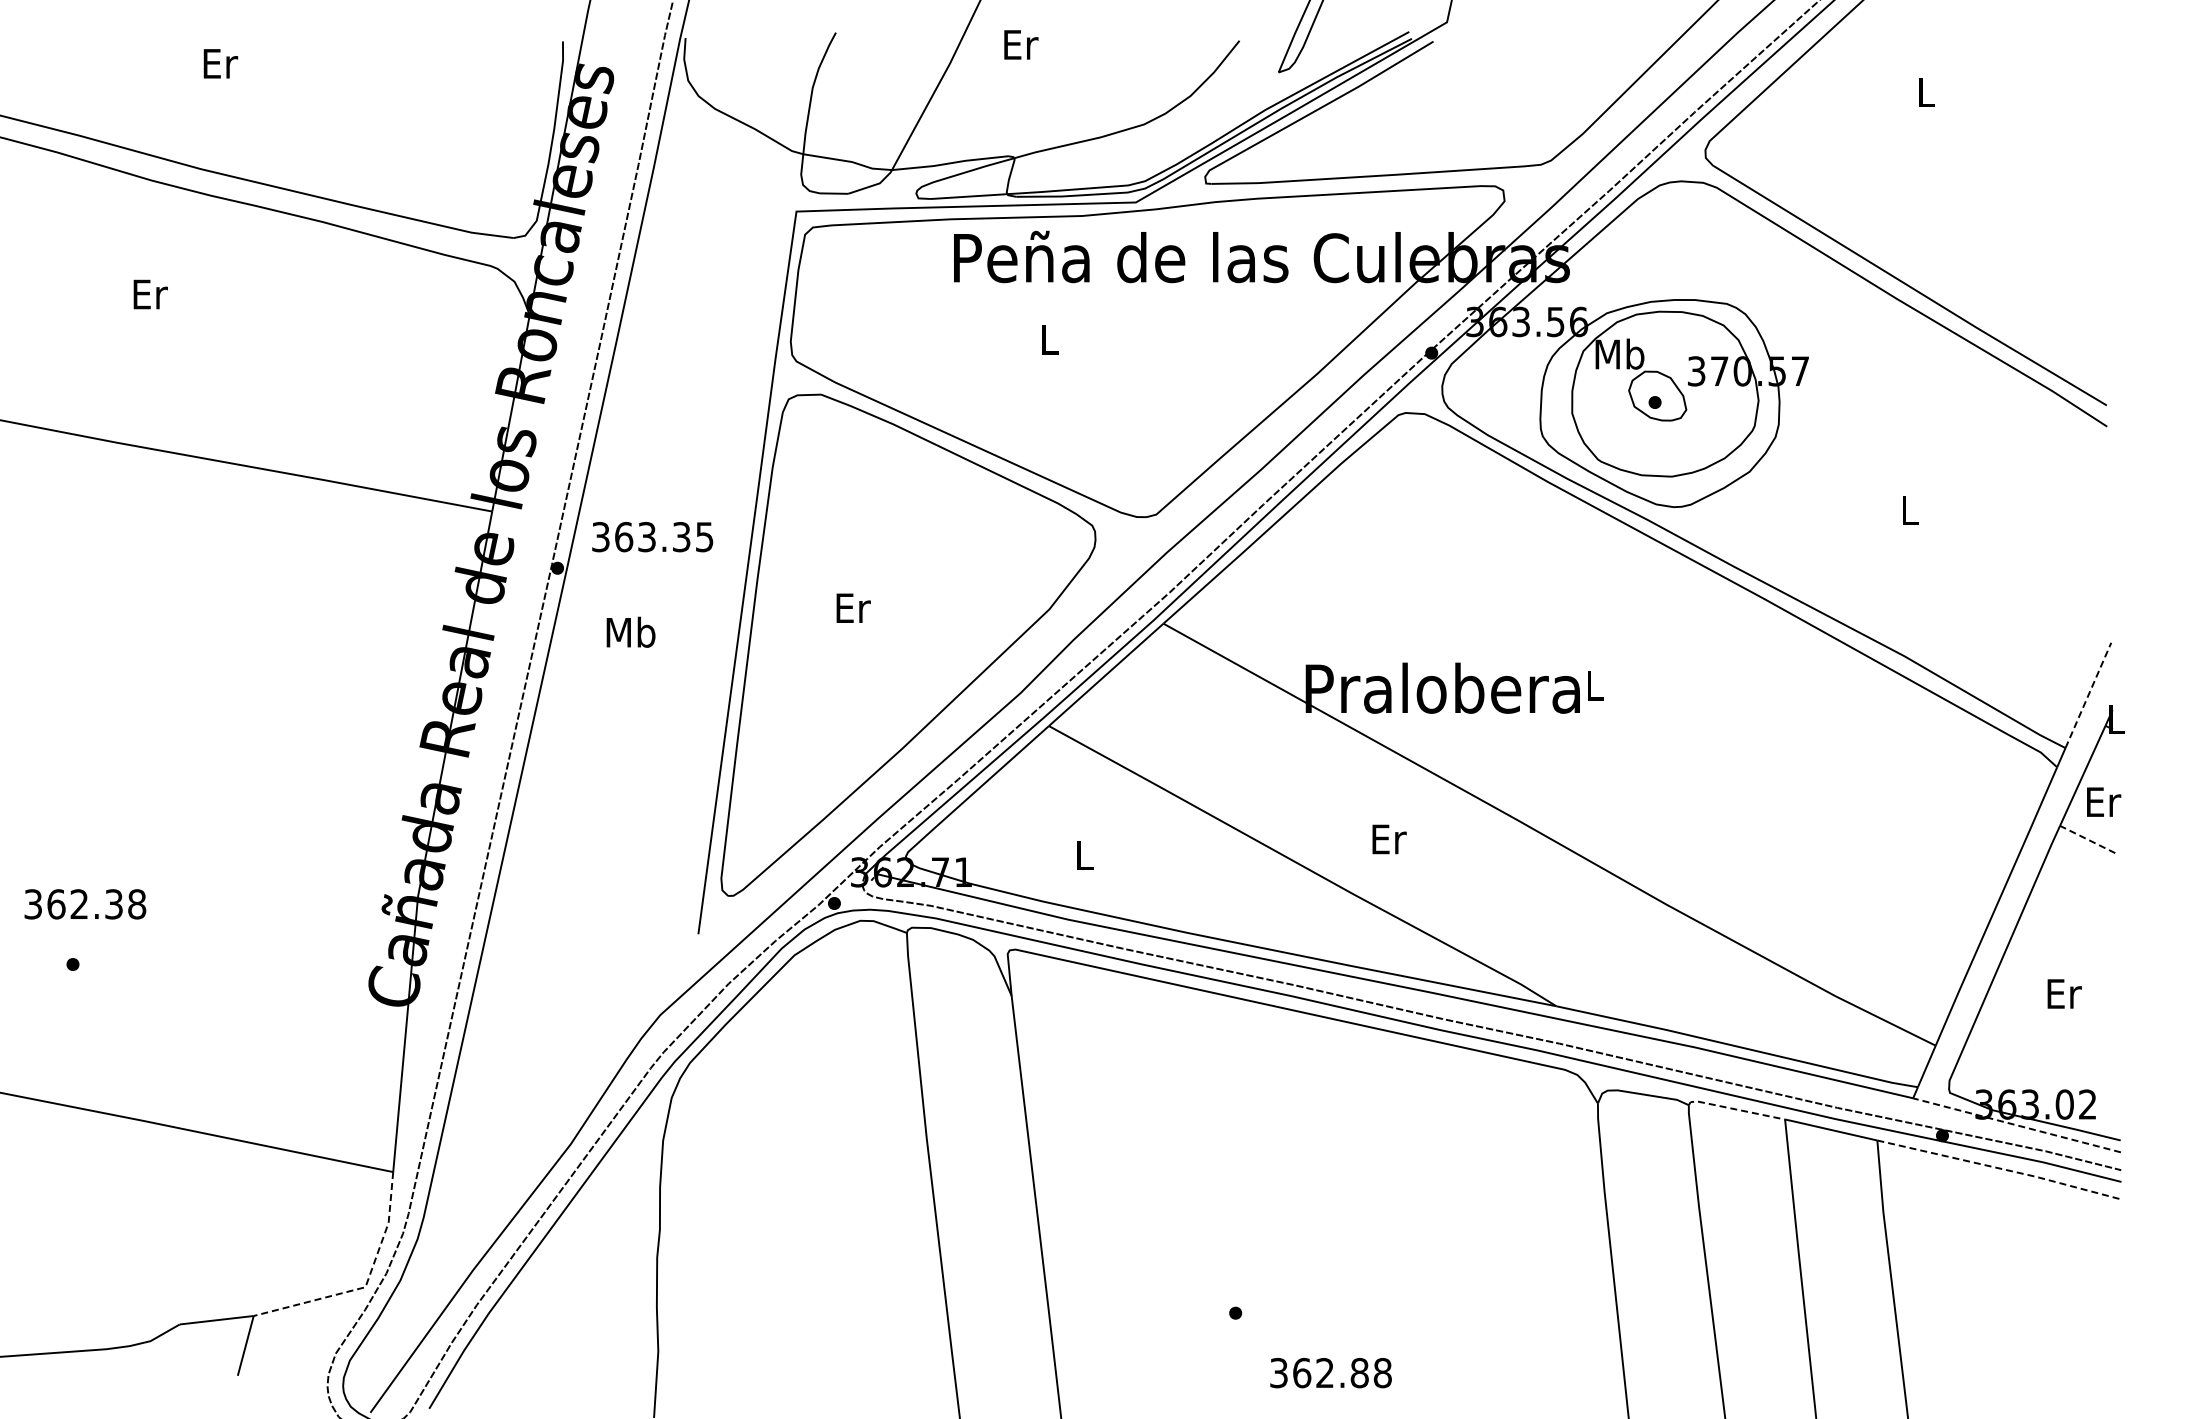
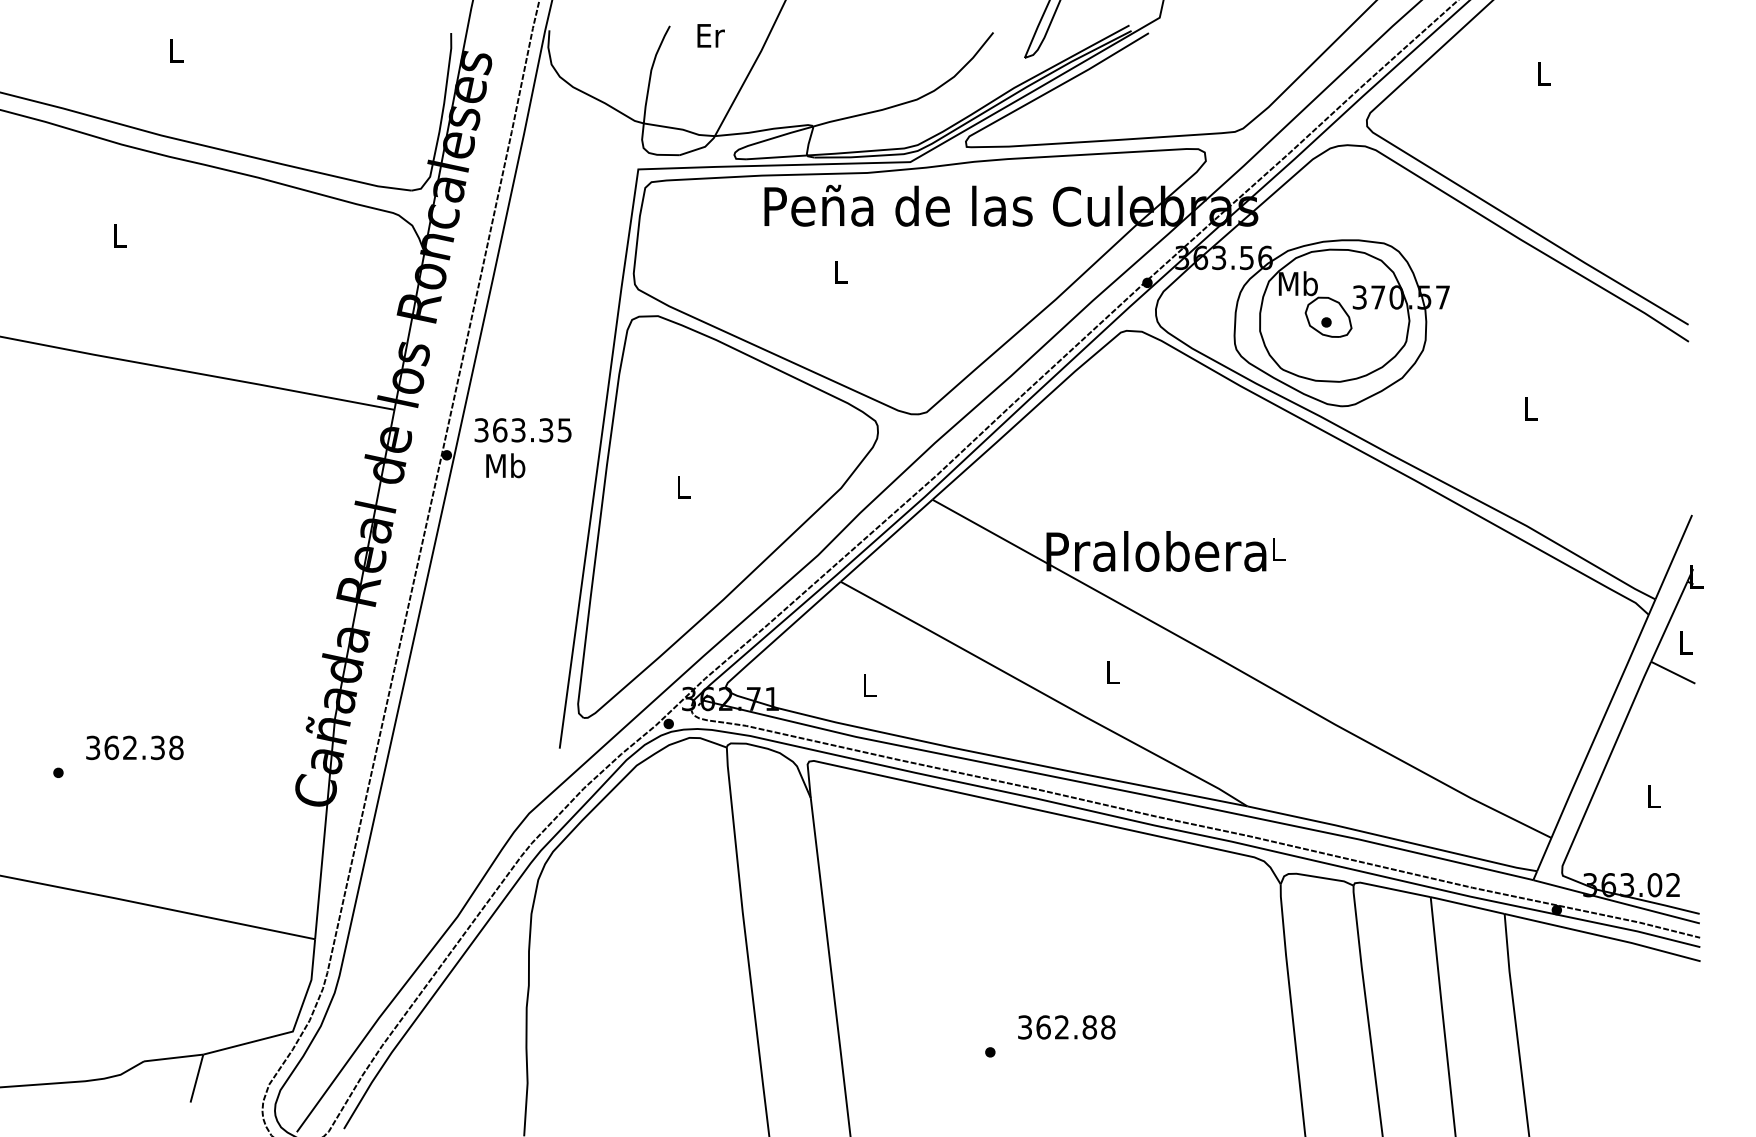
text: (1021, 44) -> (711, 35), moved
text: (220, 63) -> (176, 50), Er -> L
text: (150, 294) -> (120, 235), Er -> L
text: (853, 607) -> (684, 486), Er -> L
text: (630, 631) -> (505, 465), moved
line: (2088, 694) -> (1673, 556), dashed -> solid
text: (2104, 801) -> (1686, 642), Er -> L
text: (1389, 839) -> (1113, 672), Er -> L
line: (2087, 839) -> (1673, 672), dashed -> solid
text: (85, 904) -> (135, 748), moved
text: (2064, 993) -> (1654, 796), Er -> L
line: (1735, 1109) -> (1390, 889), dashed -> solid
line: (2016, 1125) -> (1616, 901), dashed -> solid
line: (2000, 1168) -> (1603, 936), dashed -> solid
line: (366, 1285) -> (293, 1030), dashed -> solid
text: (1330, 1373) -> (1066, 1027), moved

